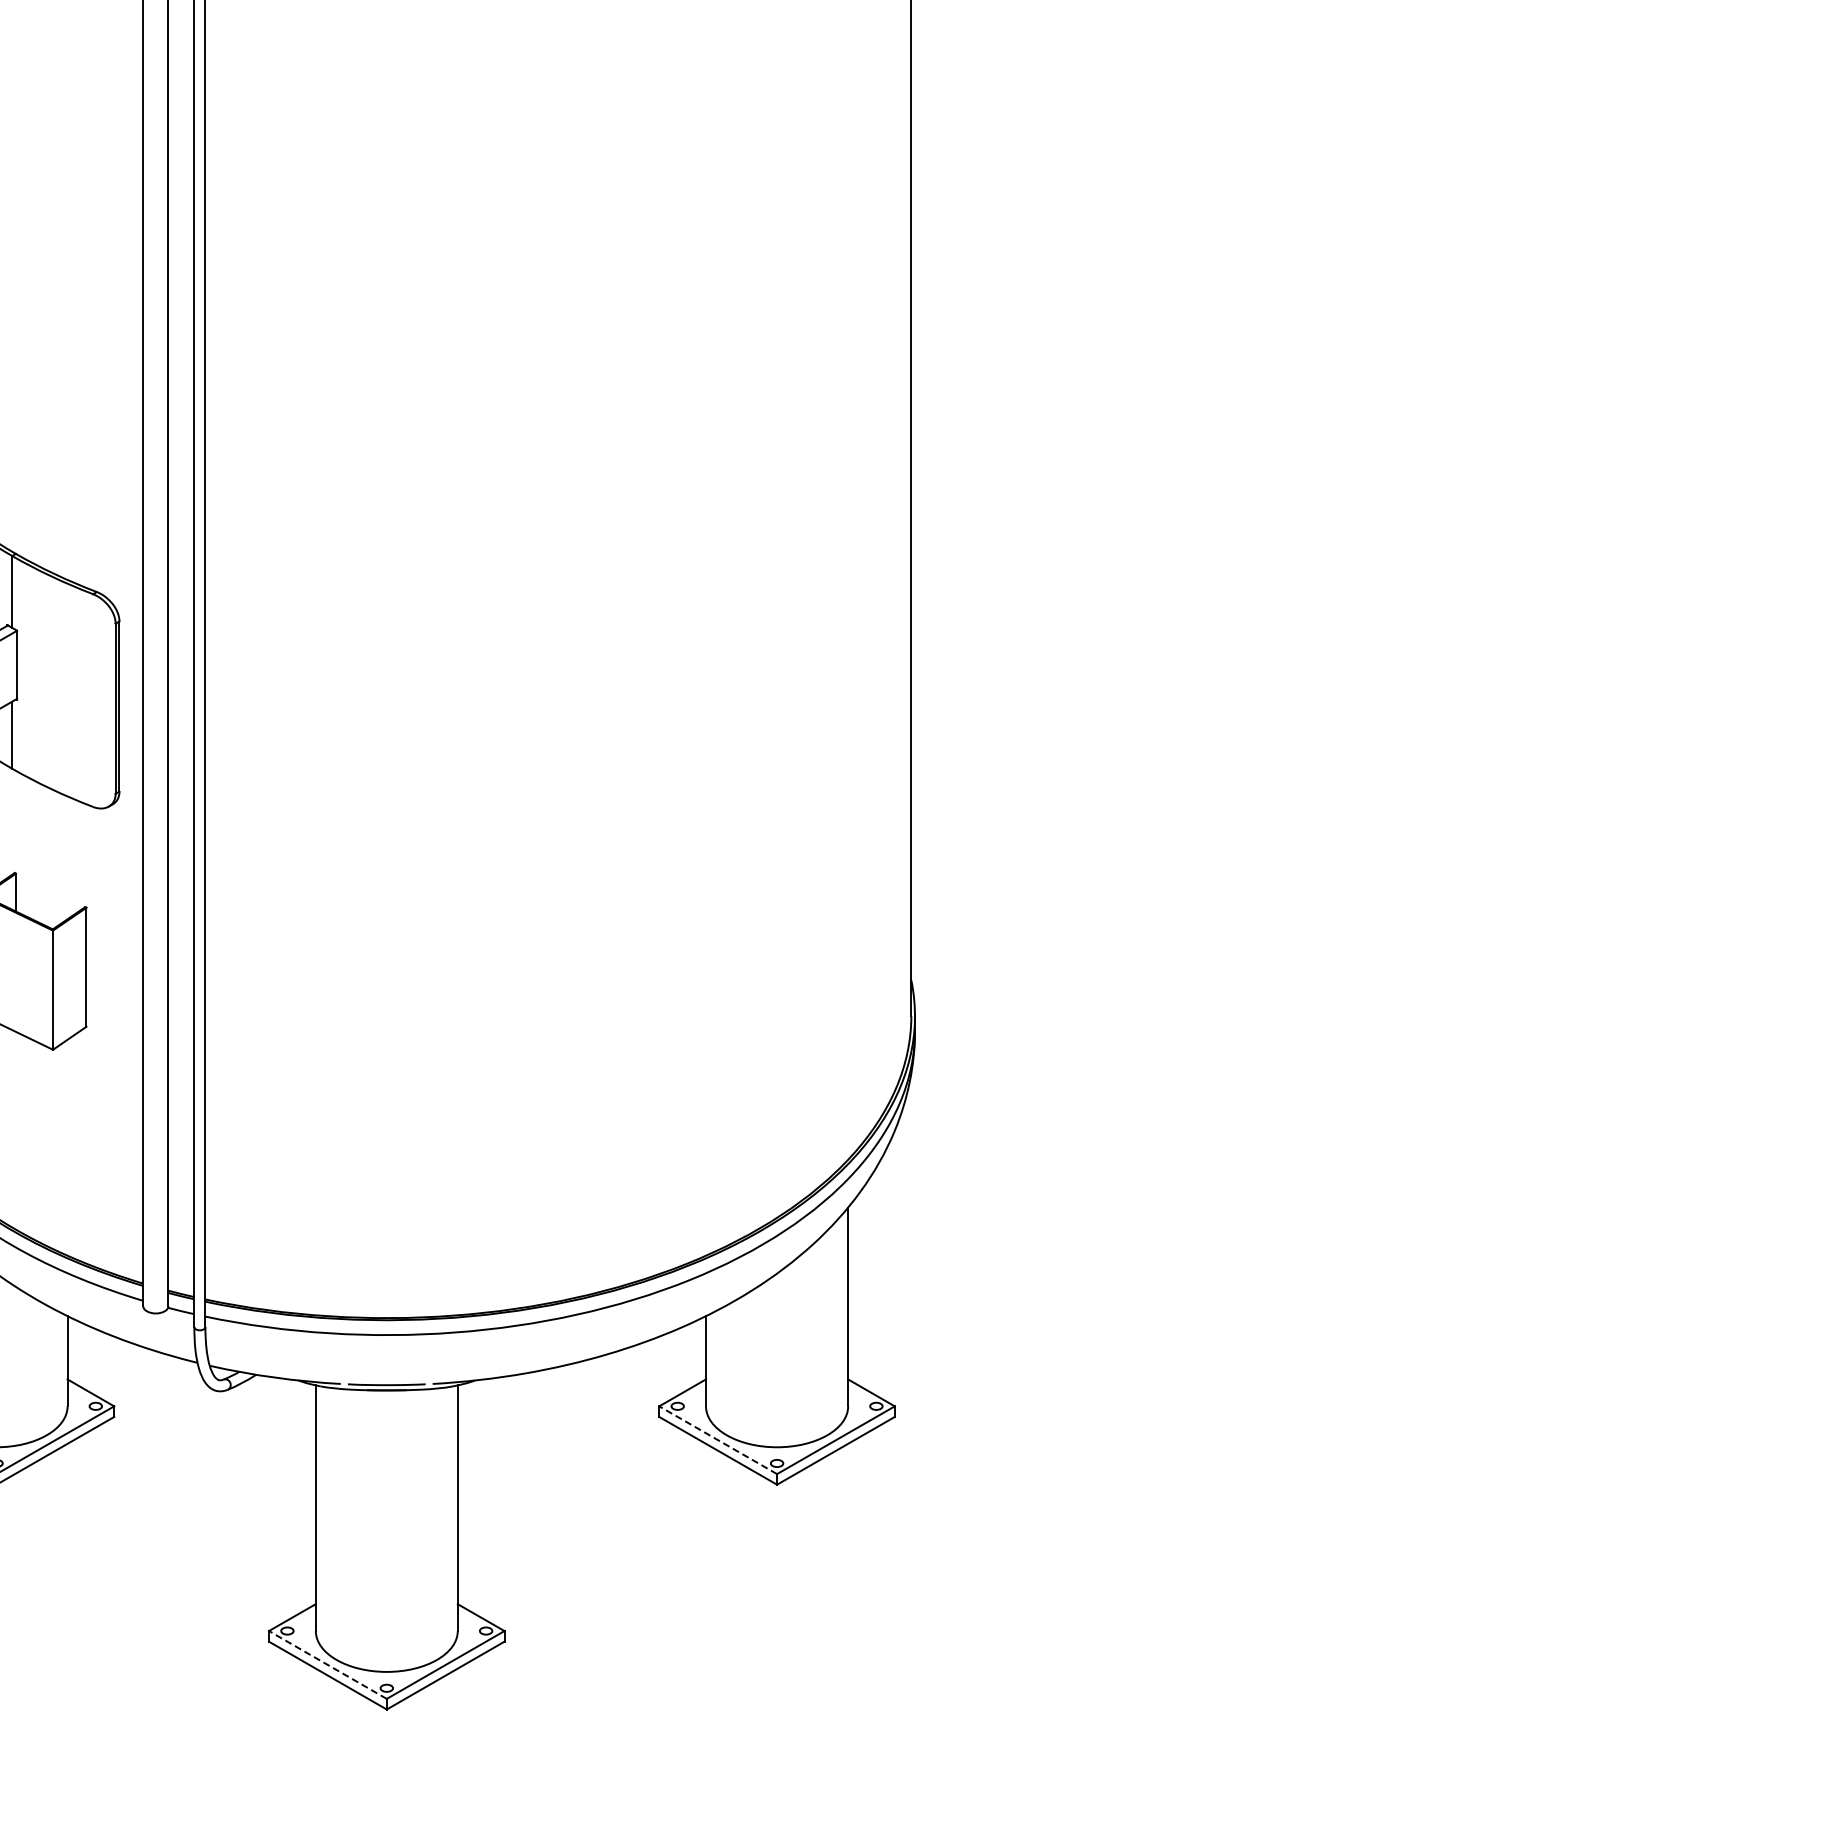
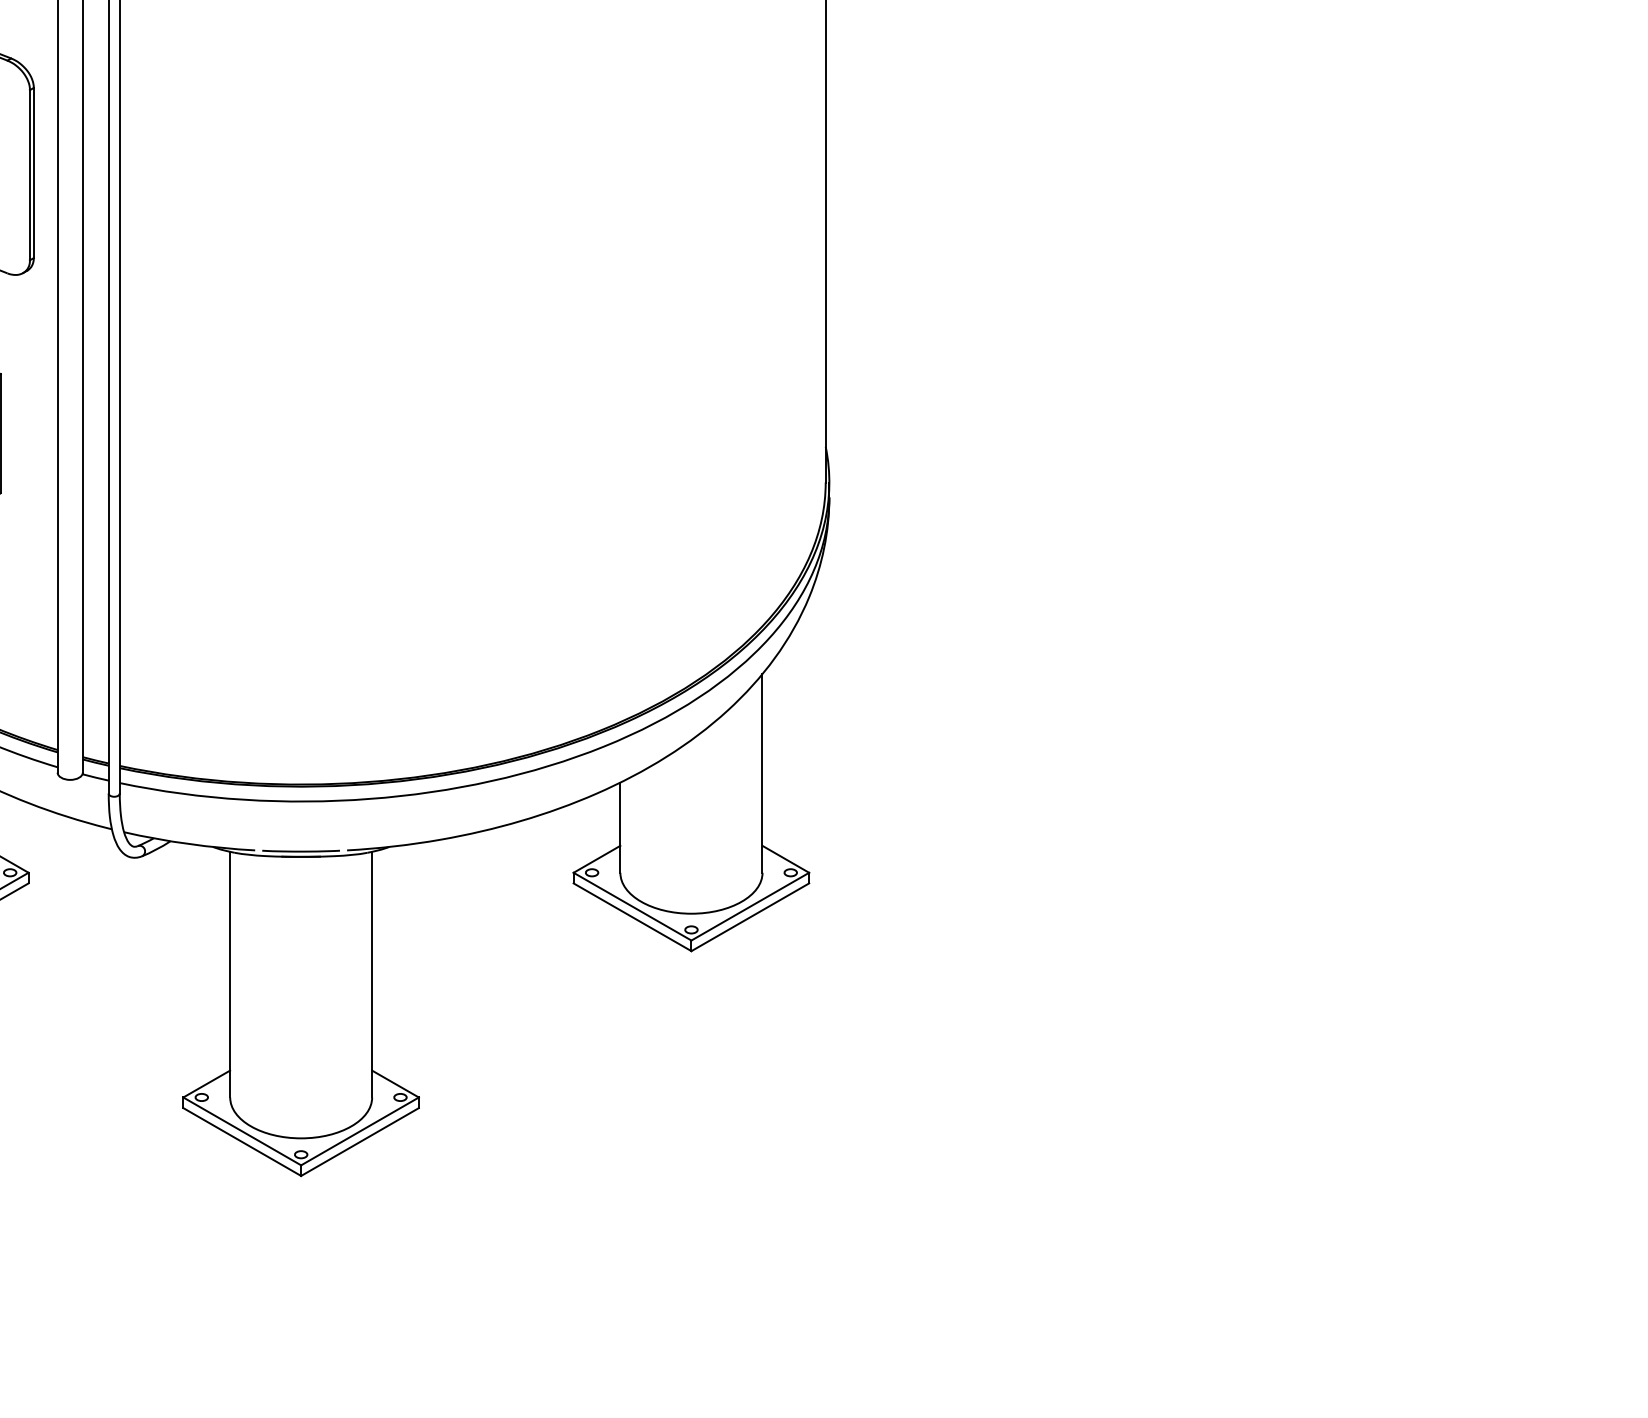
line: (718, 1440) -> (632, 906), dashed -> solid
line: (327, 1664) -> (241, 1130), dashed -> solid

